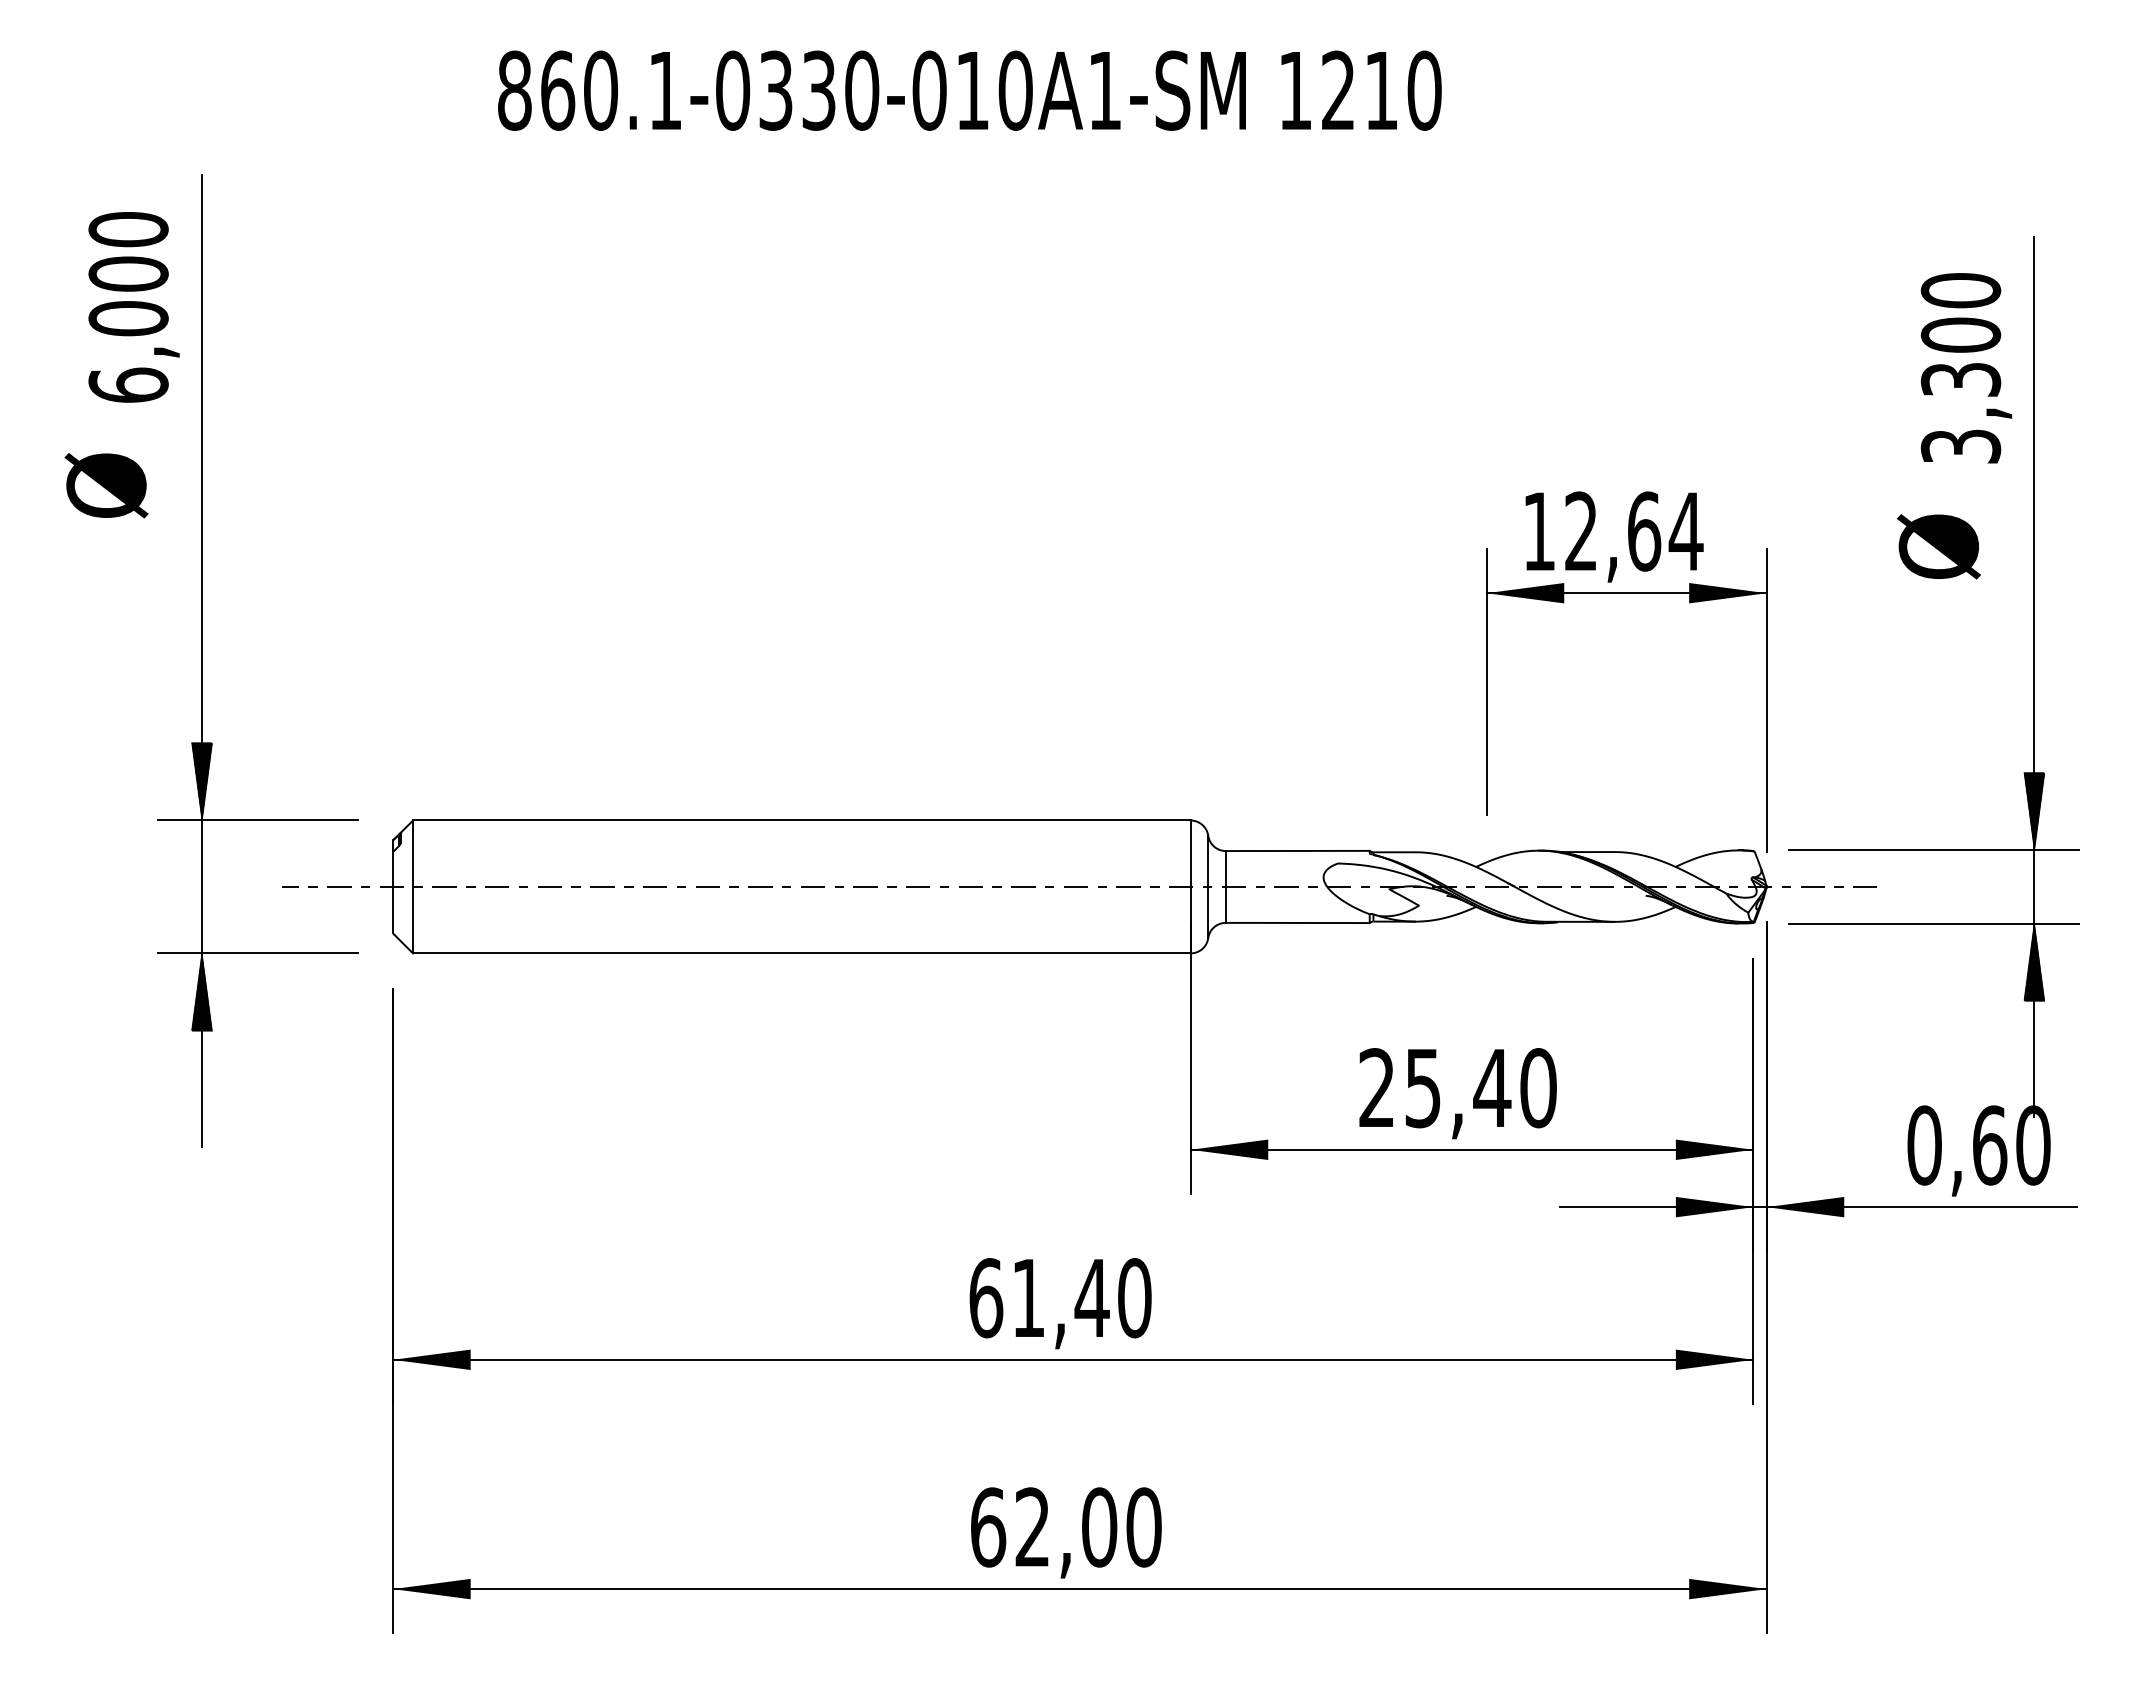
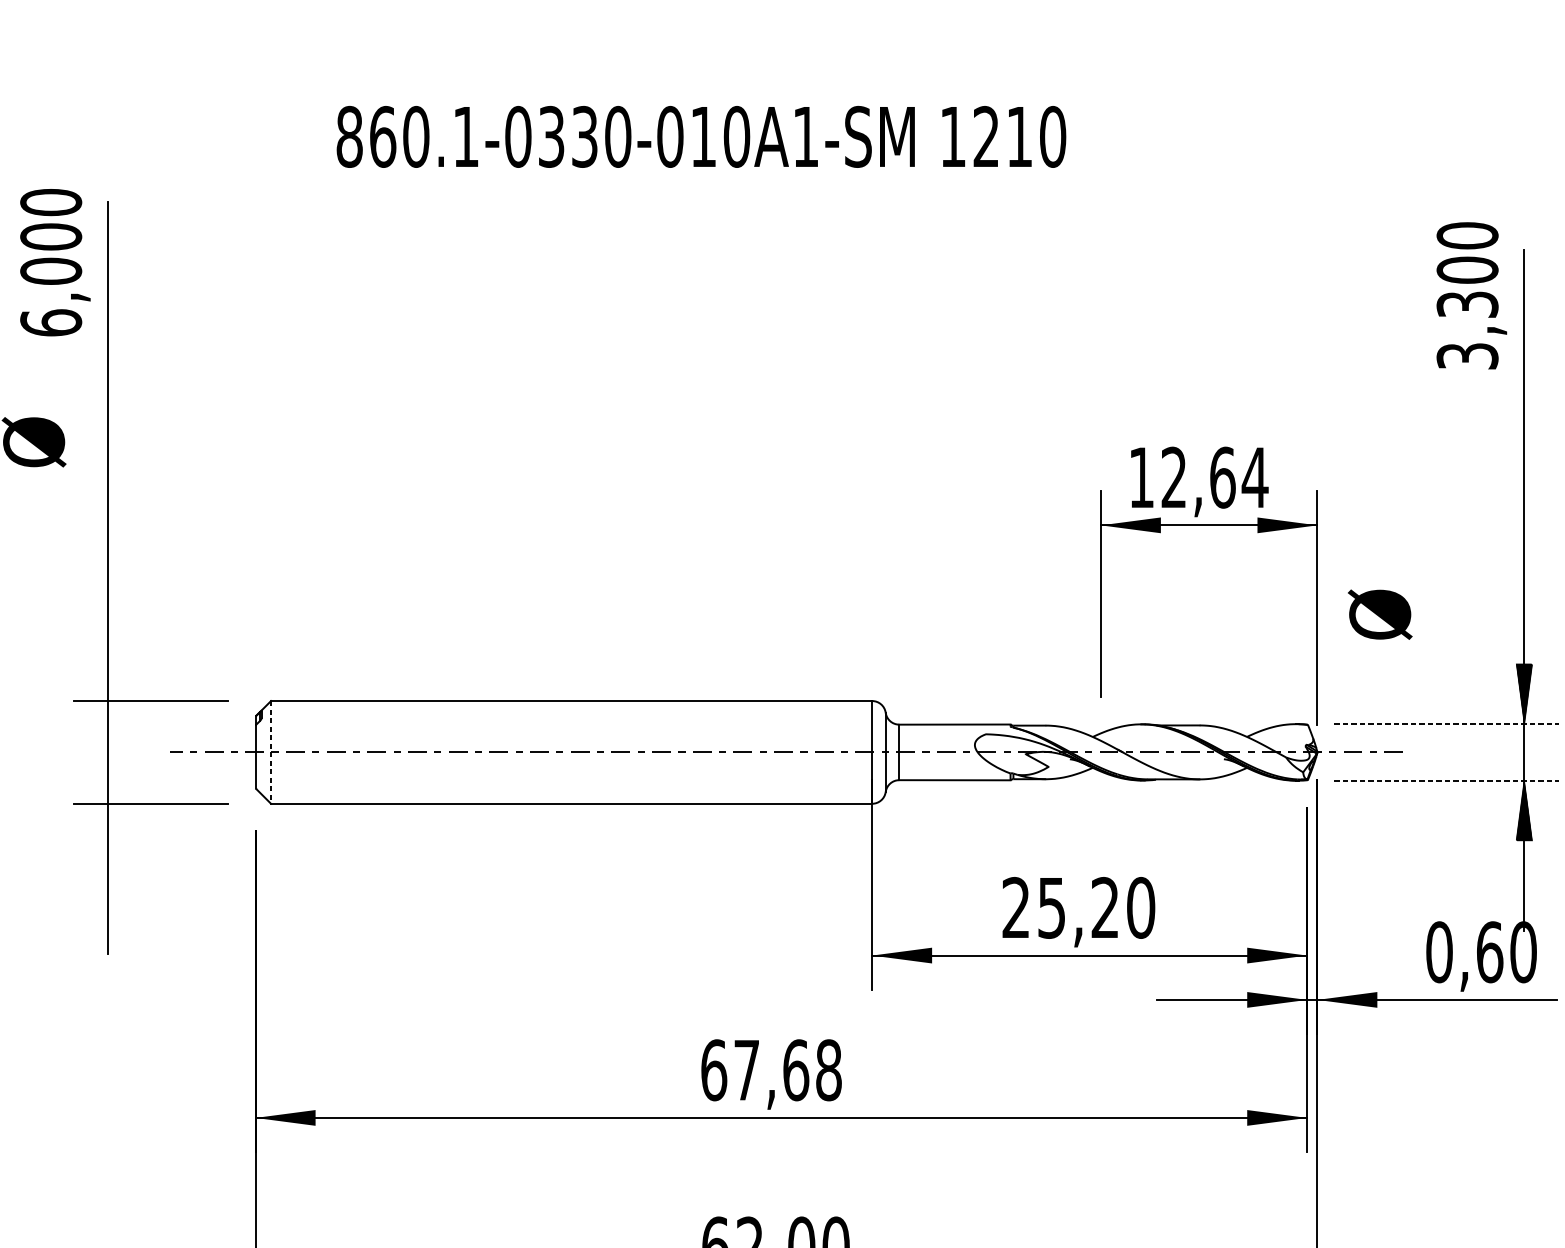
text: (133, 307) -> (54, 262), moved
text: (1966, 368) -> (1471, 295), moved
text: (1938, 546) -> (1379, 614), moved
hatch: (201, 781) -> (107, 670), removed
line: (1934, 850) -> (1447, 724), solid -> dashed
line: (413, 887) -> (271, 752), solid -> dashed
line: (1934, 923) -> (1447, 780), solid -> dashed
hatch: (201, 991) -> (107, 833), removed
text: (1492, 1087) -> (1105, 907), 25,40 -> 25,20
text: (1082, 1298) -> (788, 1070), 61,40 -> 67,68

